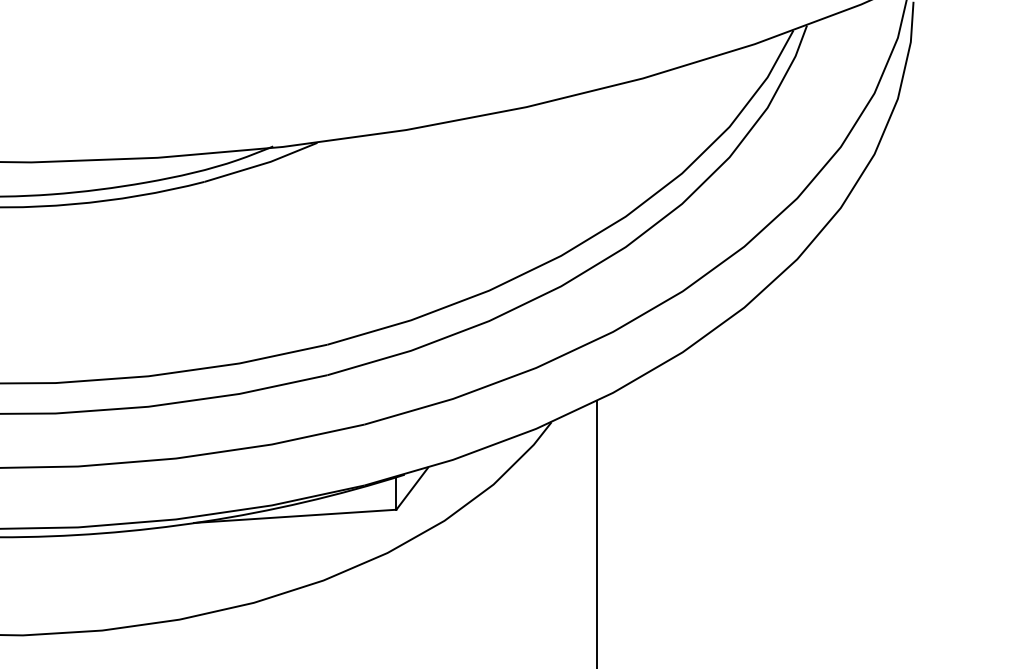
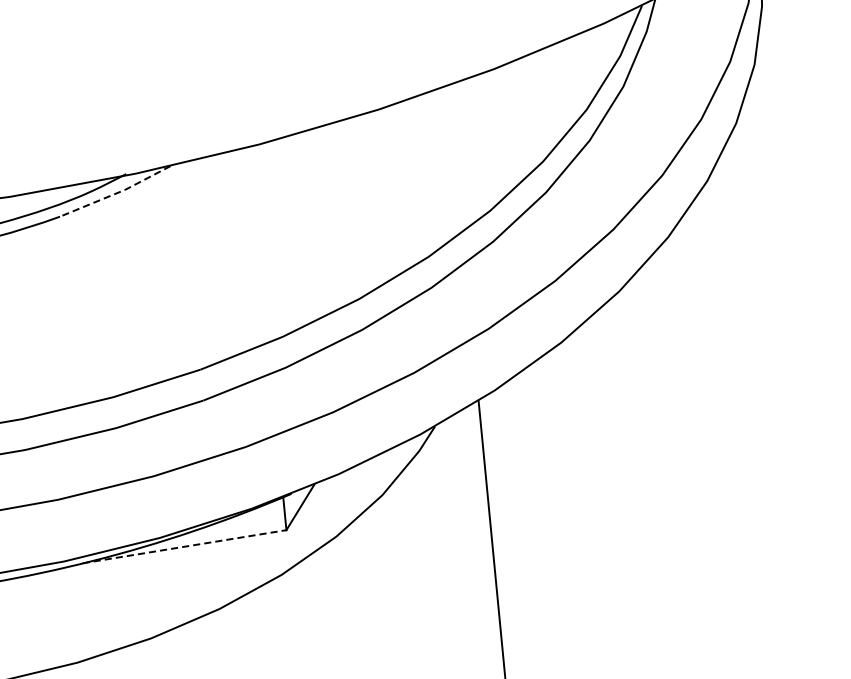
line: (262, 164) -> (117, 193), solid -> dashed
line: (295, 516) -> (184, 546), solid -> dashed

